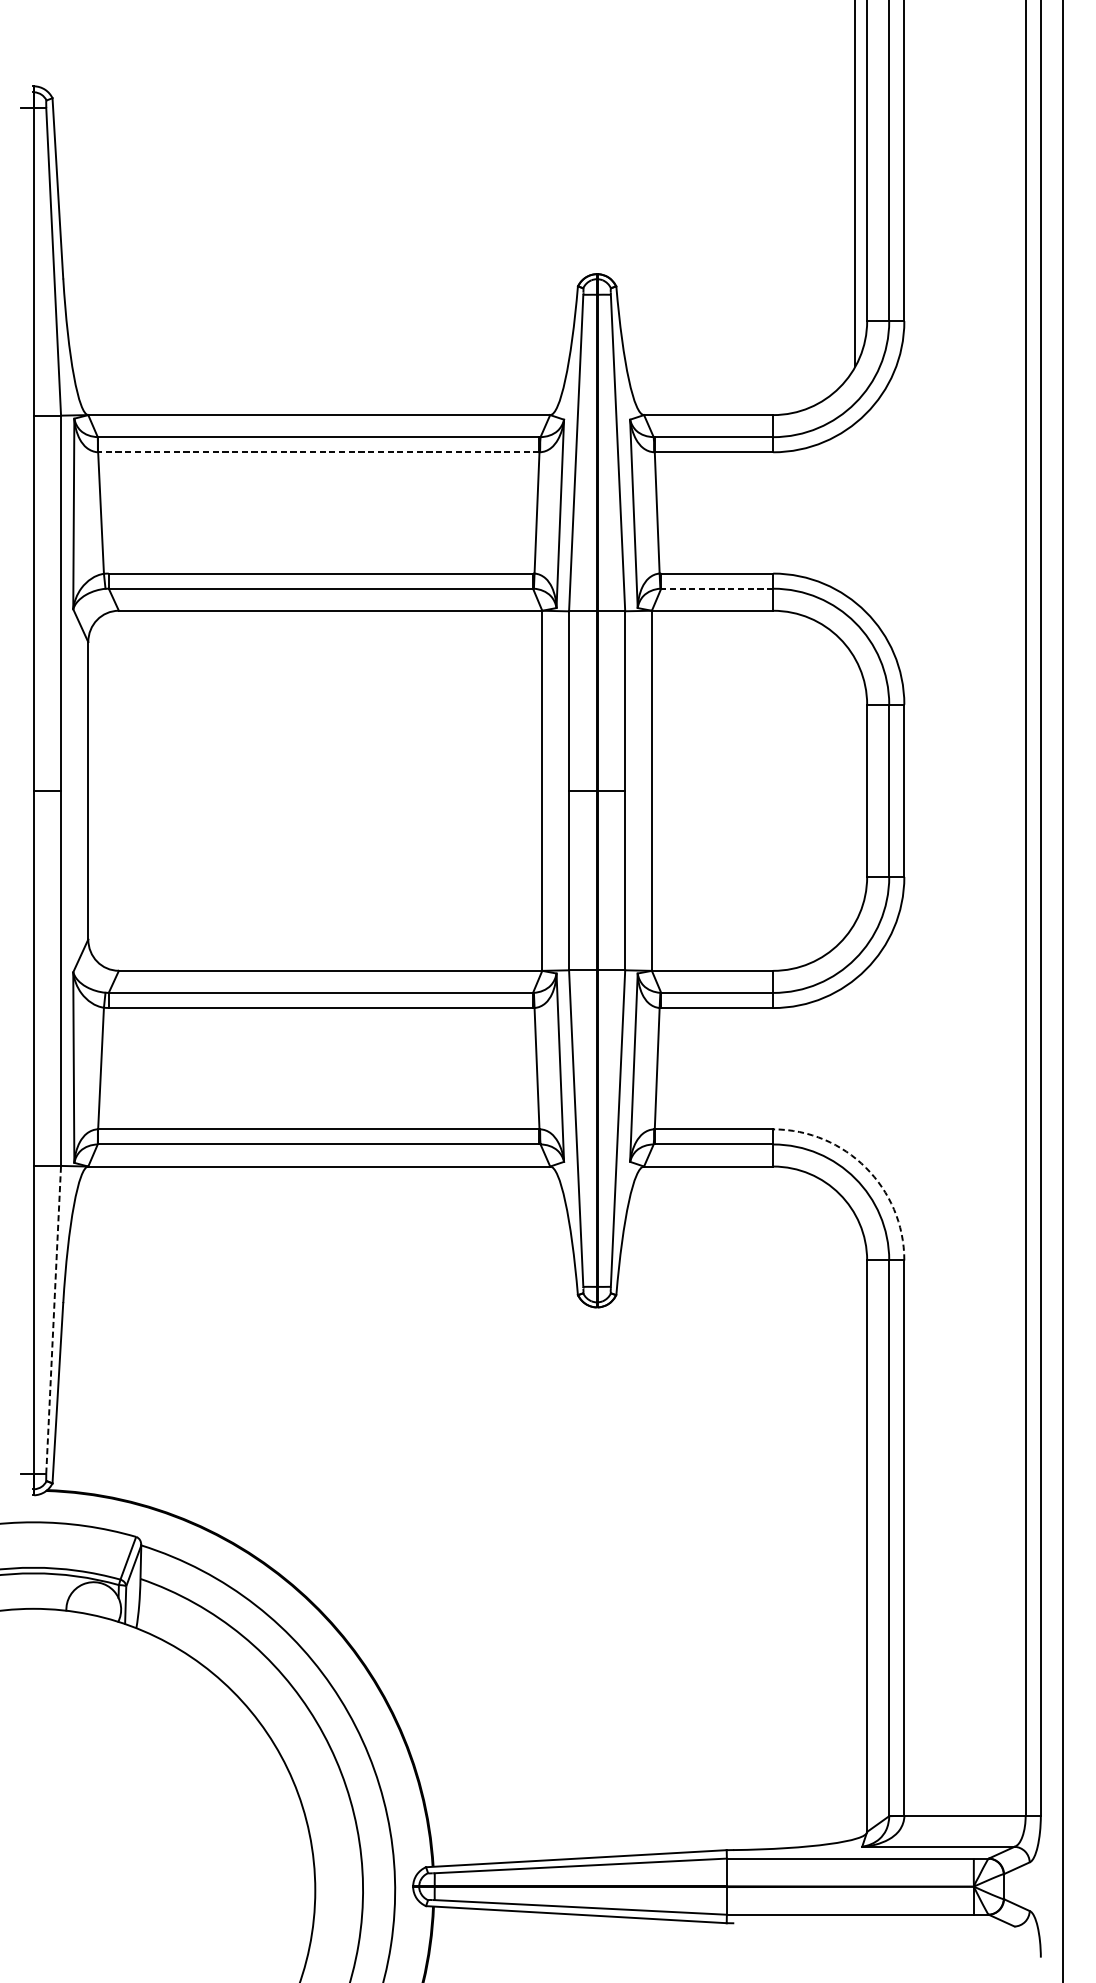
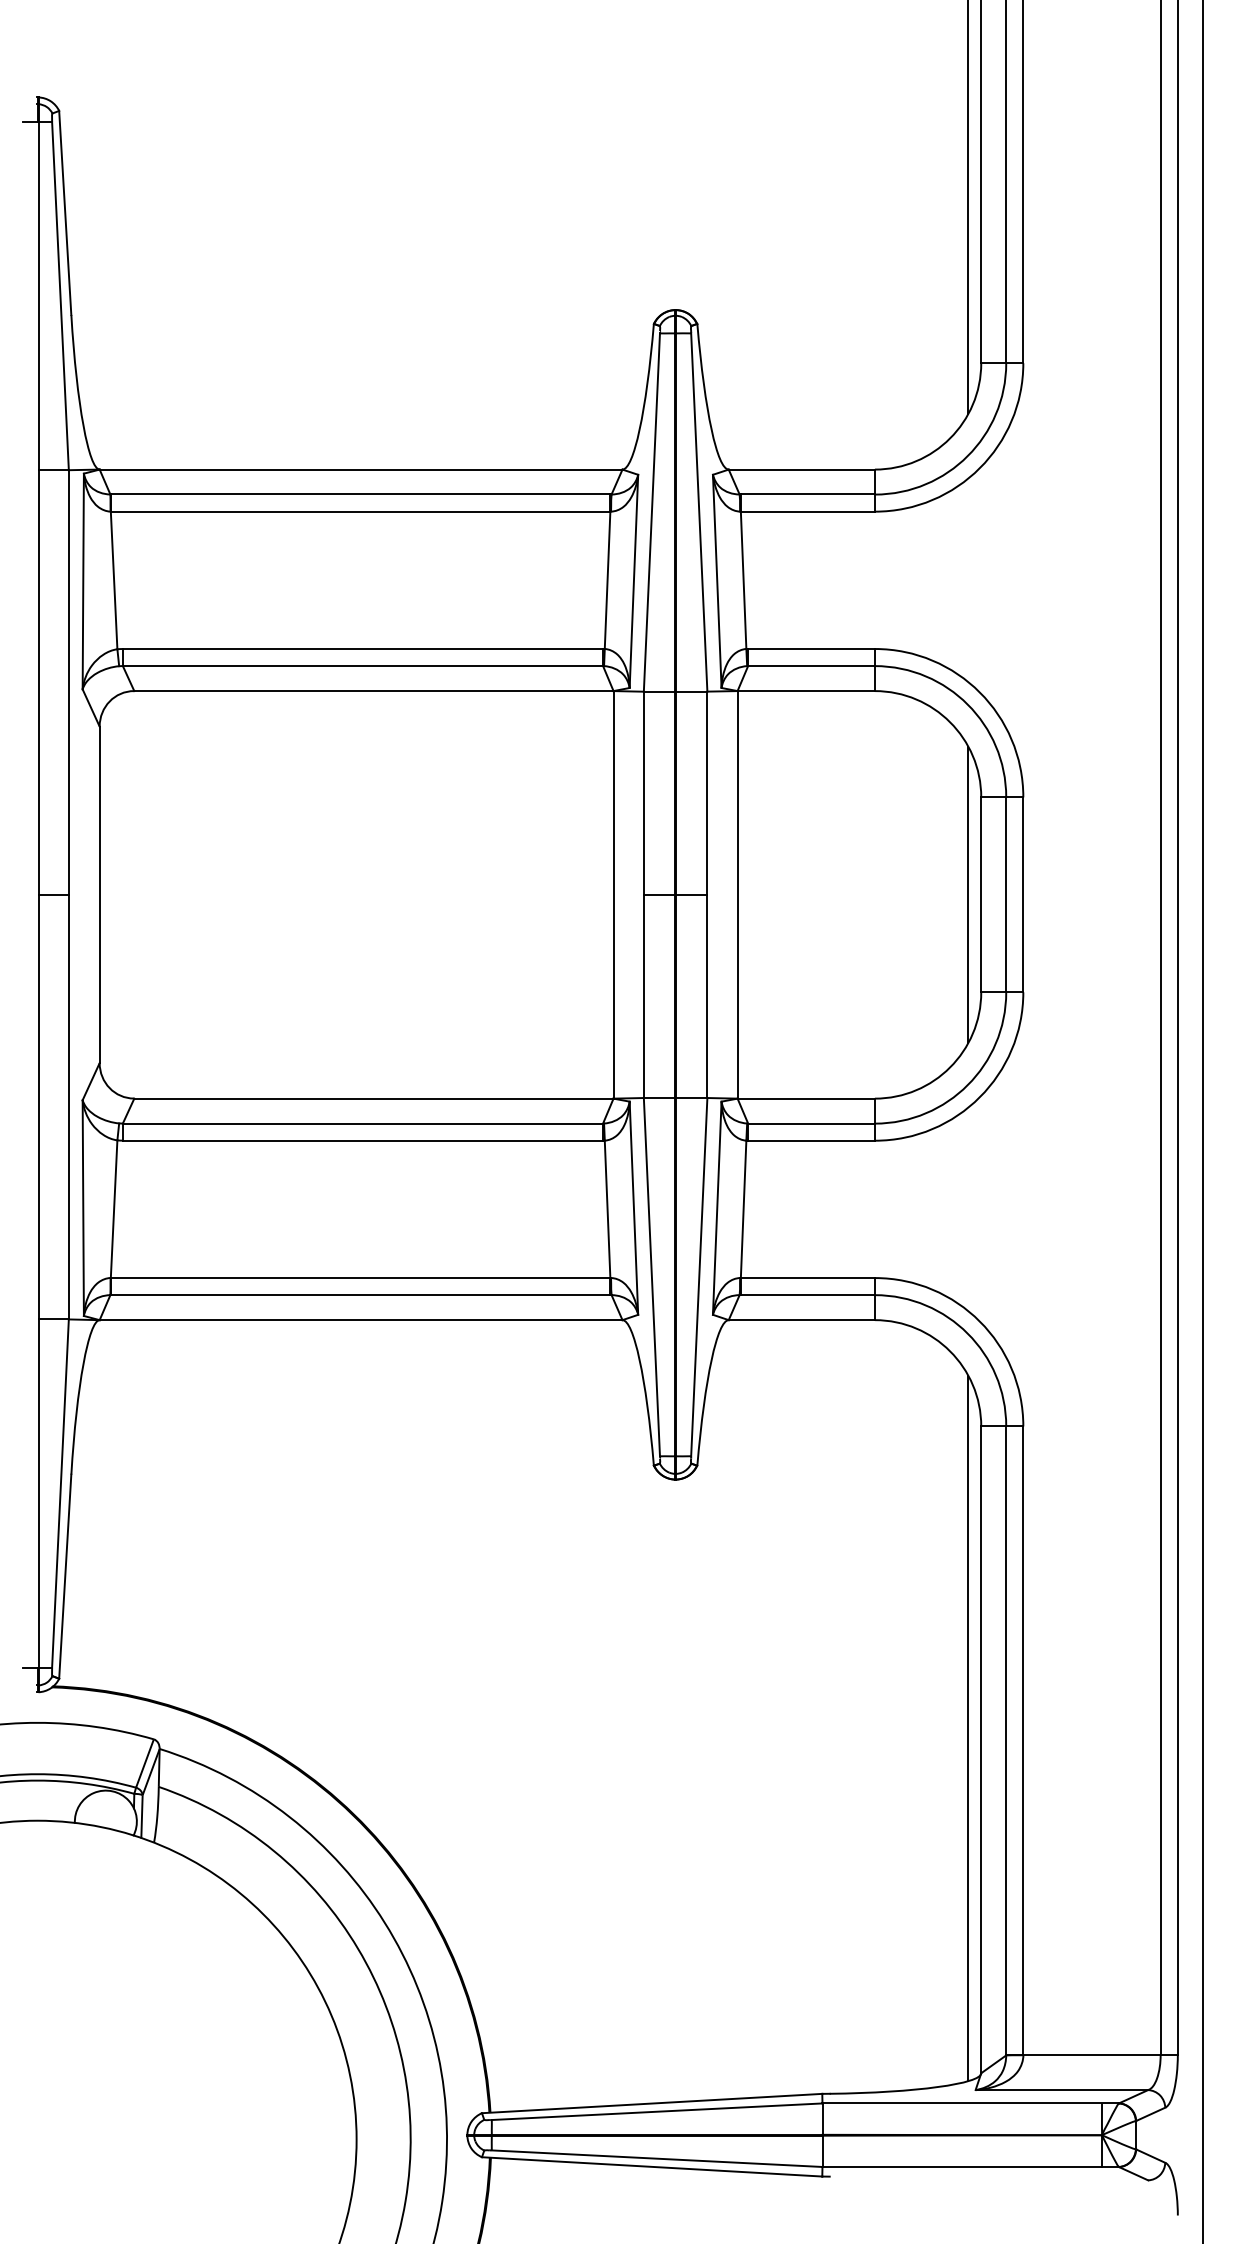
line: (318, 452) -> (360, 511), dashed -> solid
line: (717, 589) -> (811, 666), dashed -> solid
line: (855, 790) -> (967, 894), added
arc: (865, 1167) -> (979, 1321), dashed -> solid
line: (53, 1319) -> (60, 1493), dashed -> solid
line: (855, 1527) -> (967, 1728), added

